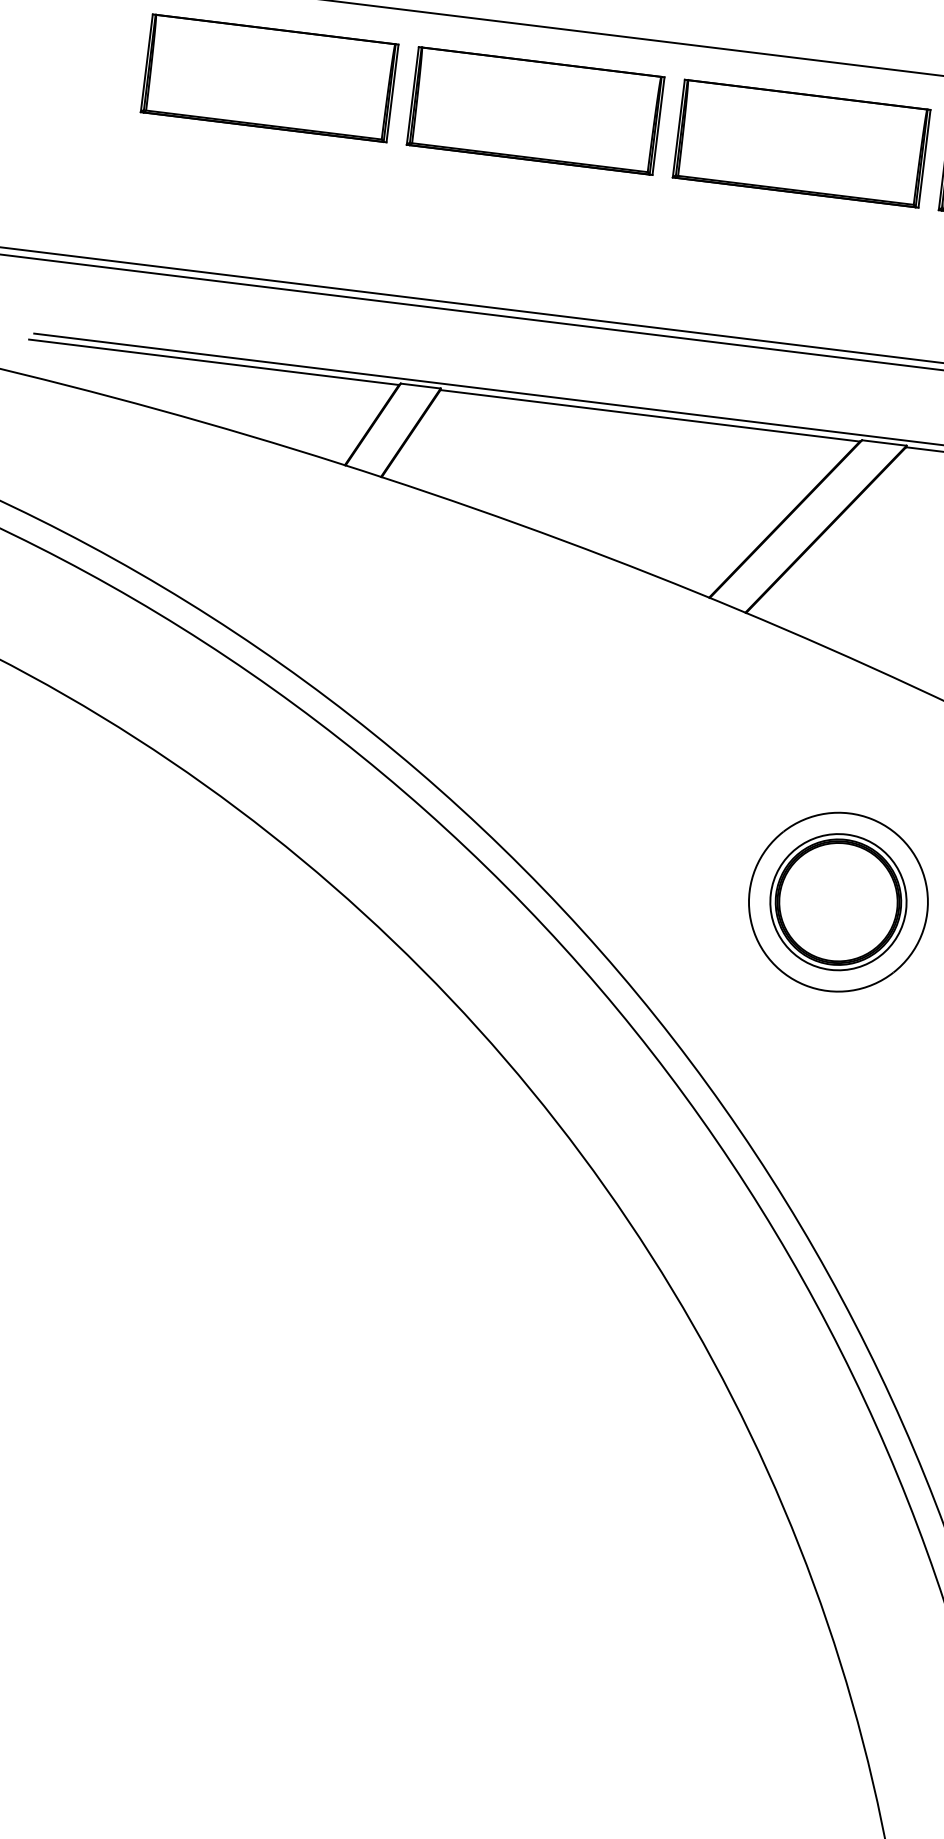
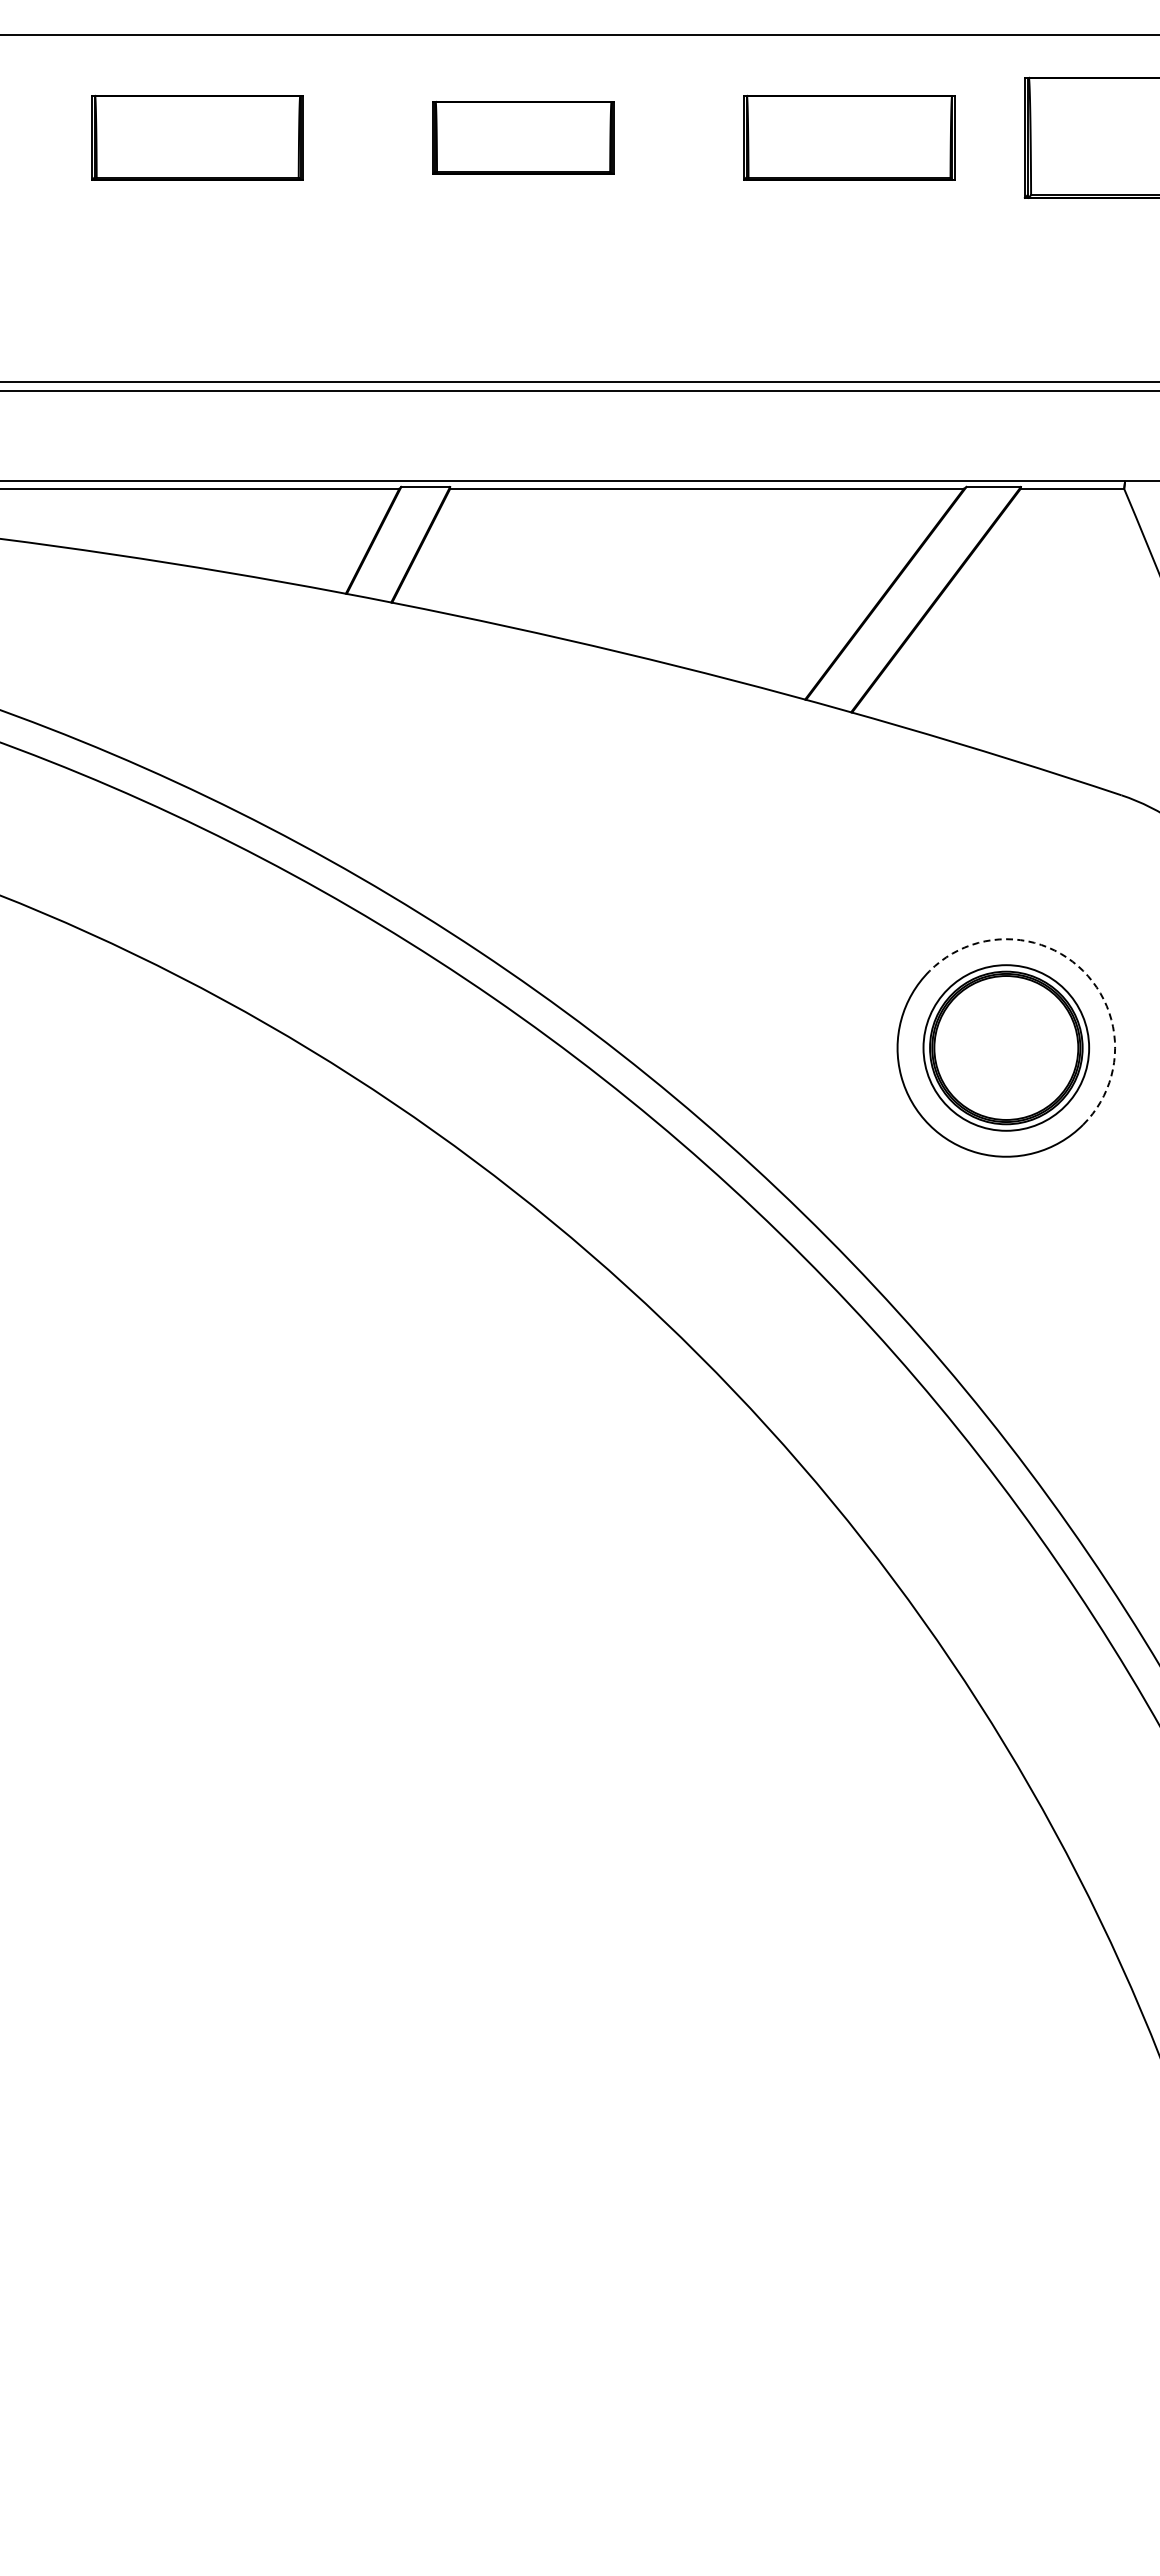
part: (269, 77) -> (197, 137), size x0.7
part: (535, 110) -> (523, 137), size x0.6
part: (801, 143) -> (849, 137), size x0.7
arc: (909, 847) -> (1083, 971), solid -> dashed

